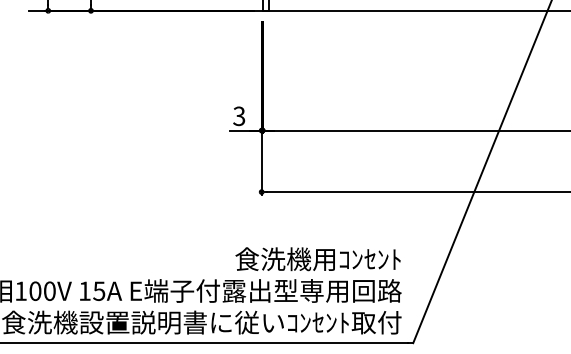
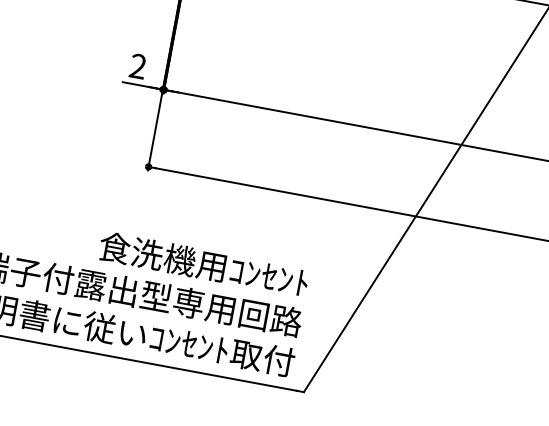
text: (239, 116) -> (138, 66), 3 -> 2

